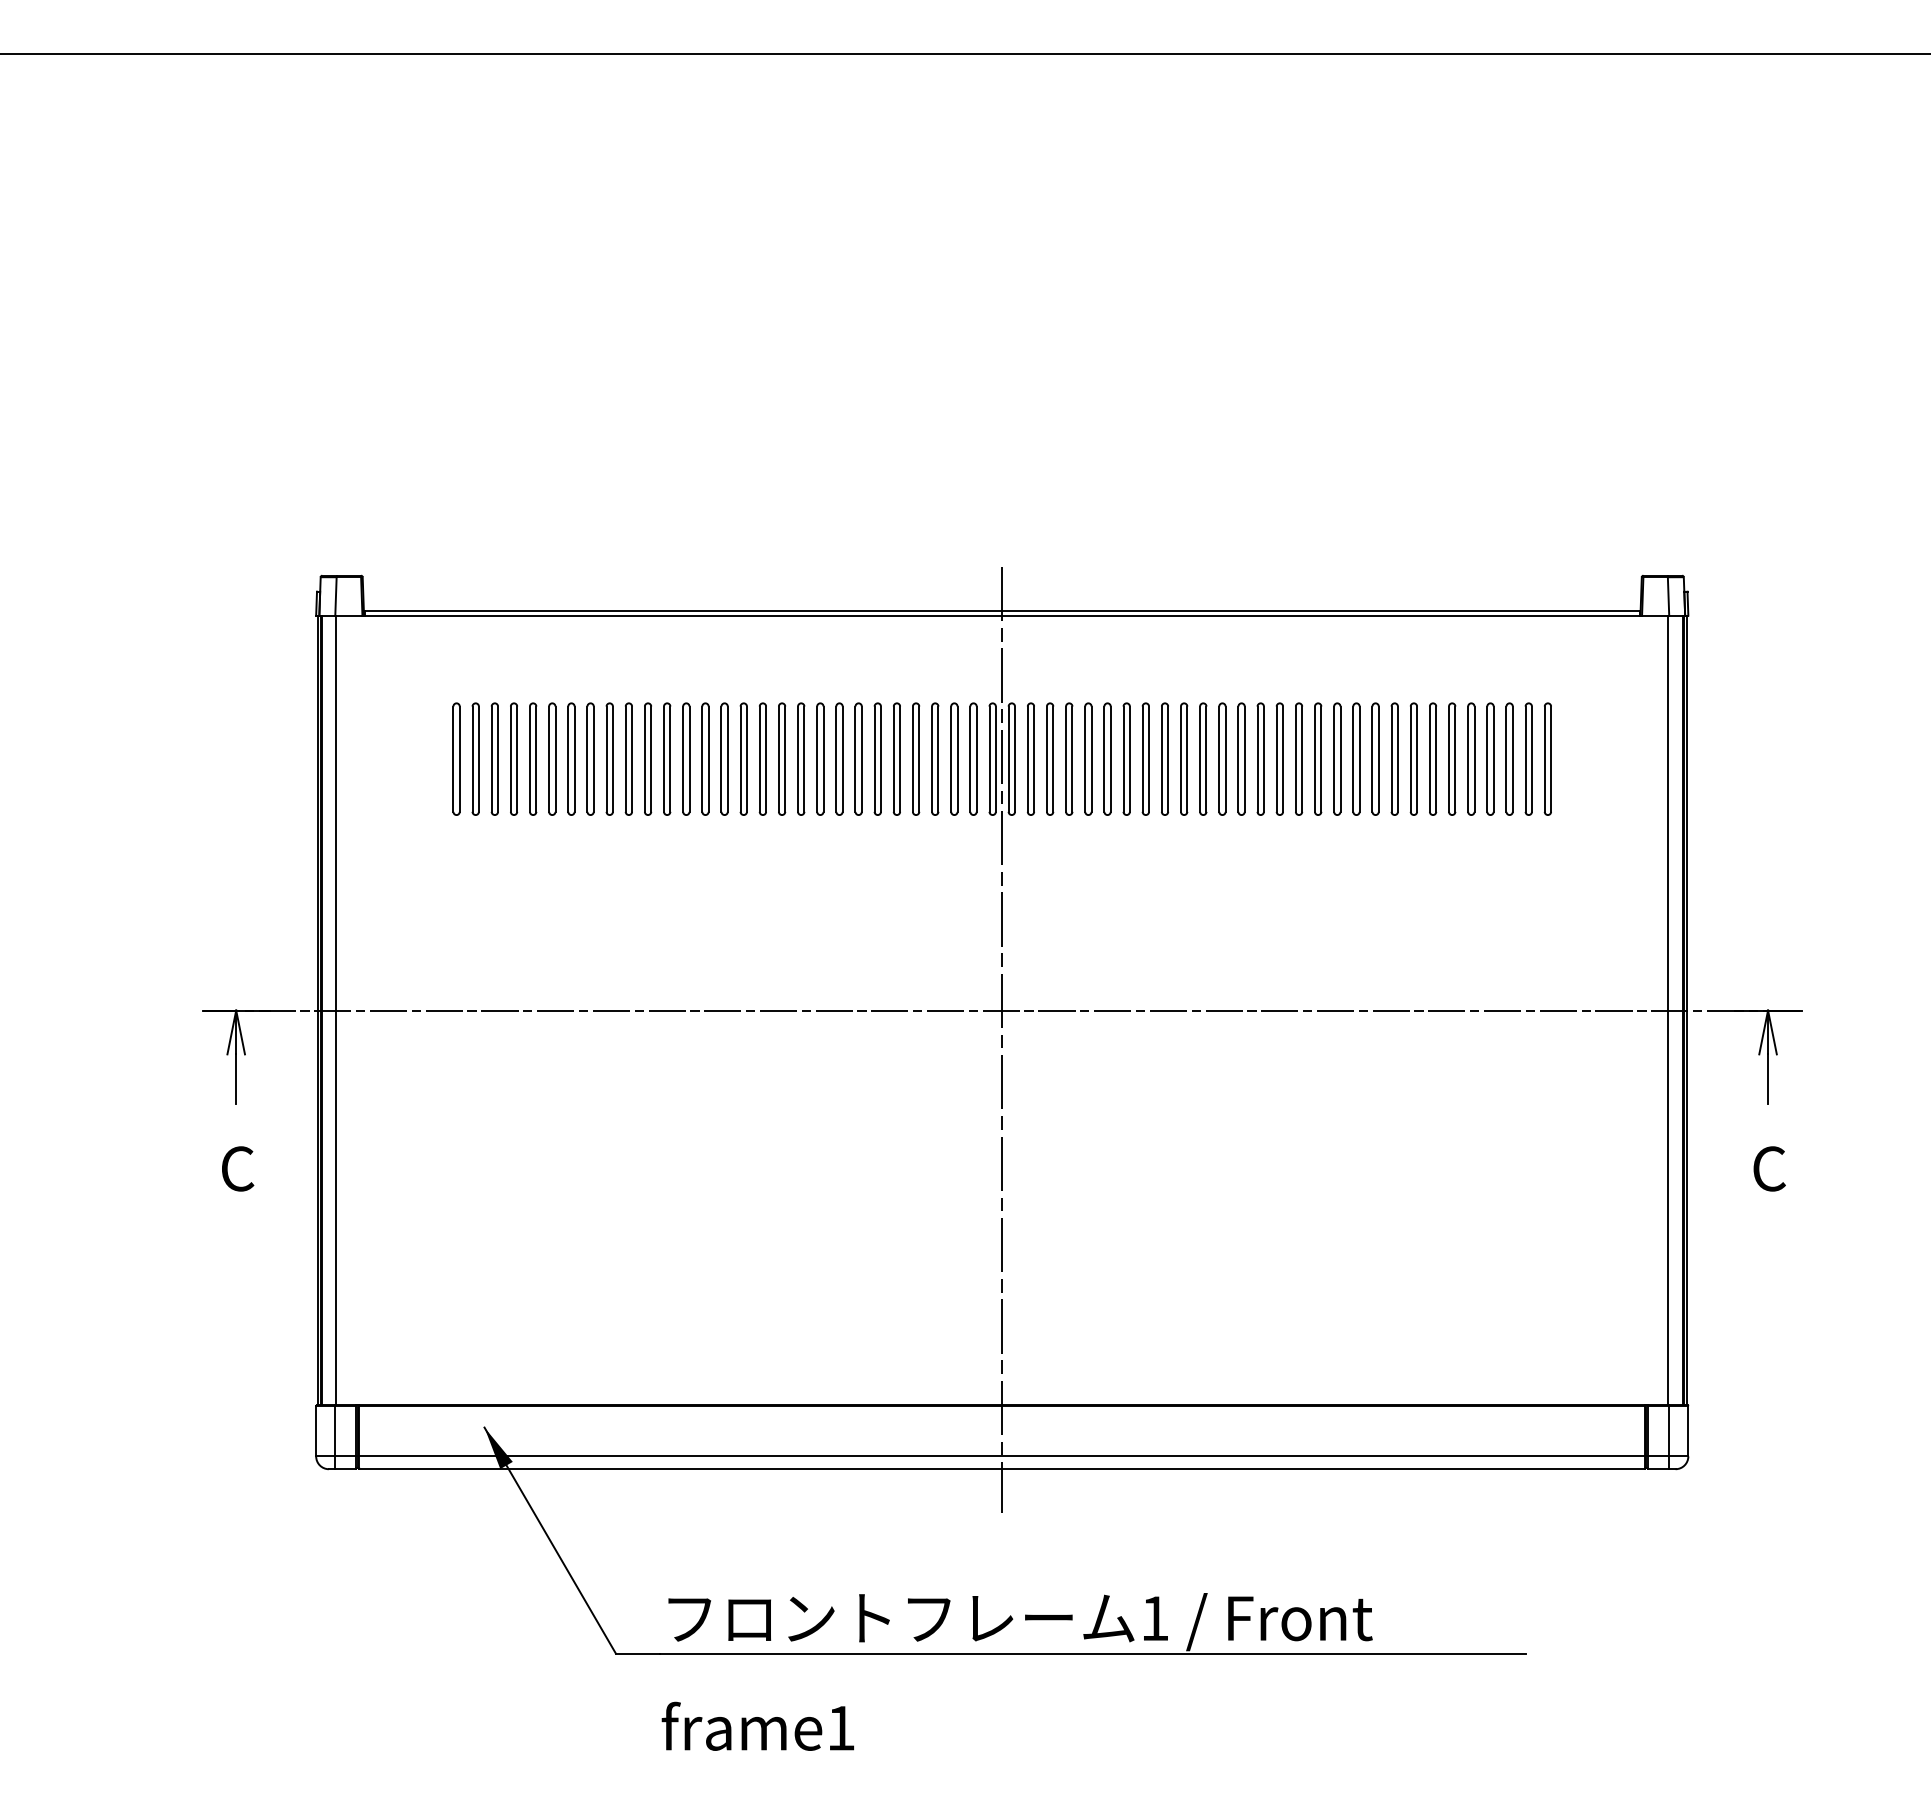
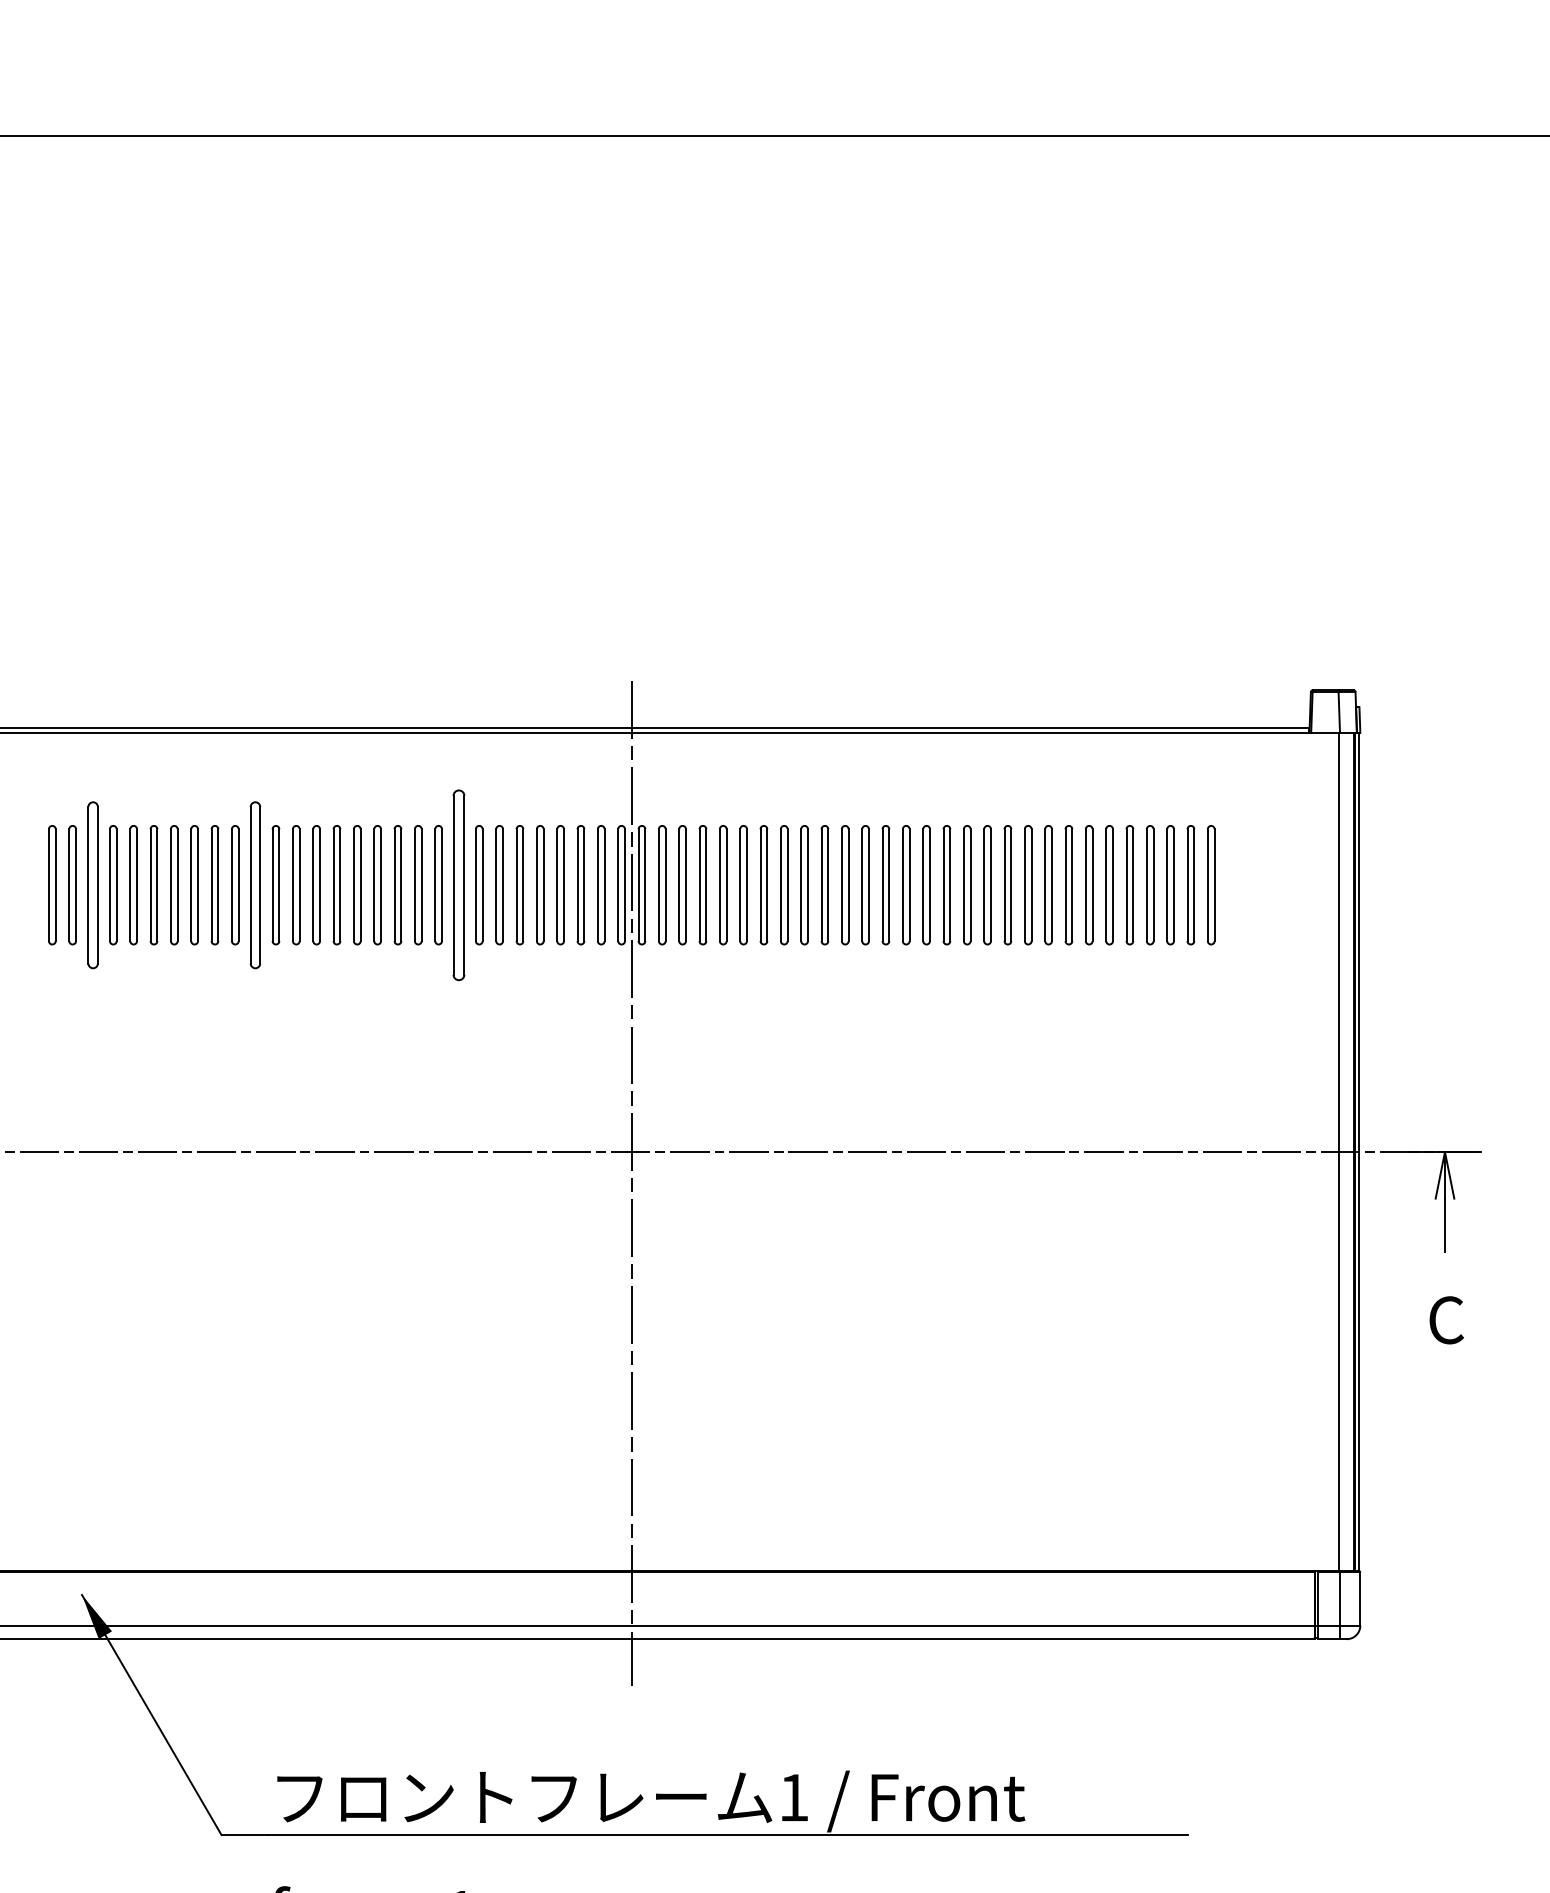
part: (494, 758) -> (92, 884), size x1.4
part: (648, 758) -> (256, 884), size x1.4
part: (839, 758) -> (458, 884), size x1.6

